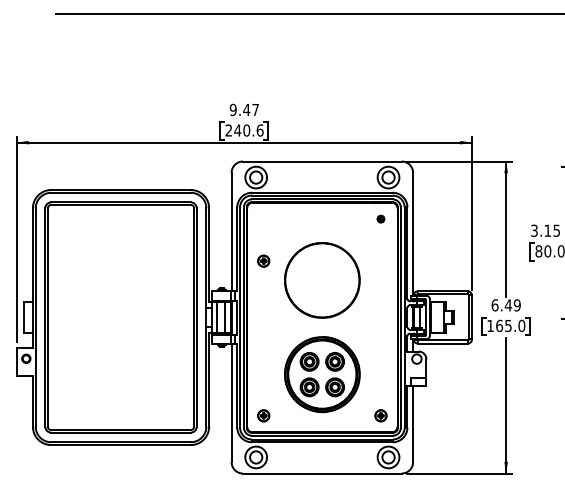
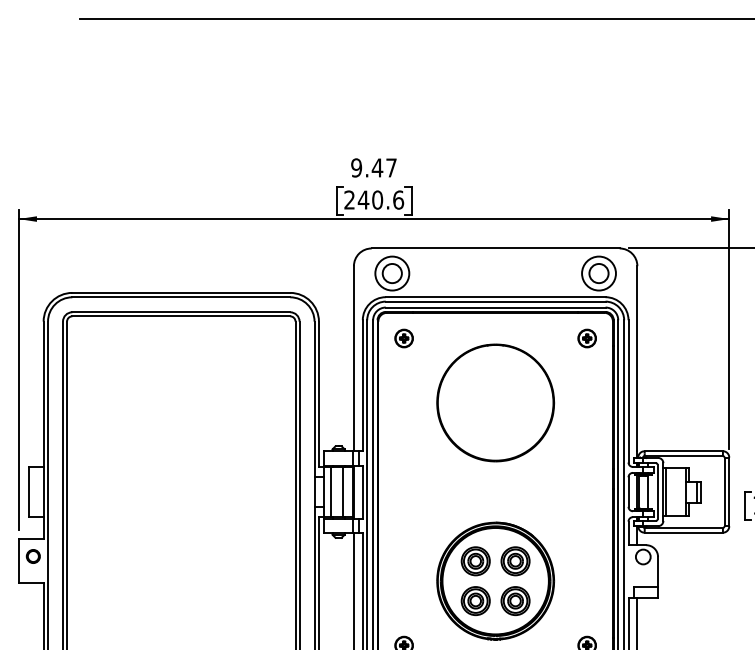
part: (380, 218) -> (586, 337), size x1.67
part: (263, 260) -> (403, 337), moved
circle: (322, 280) -> (495, 403), moved

